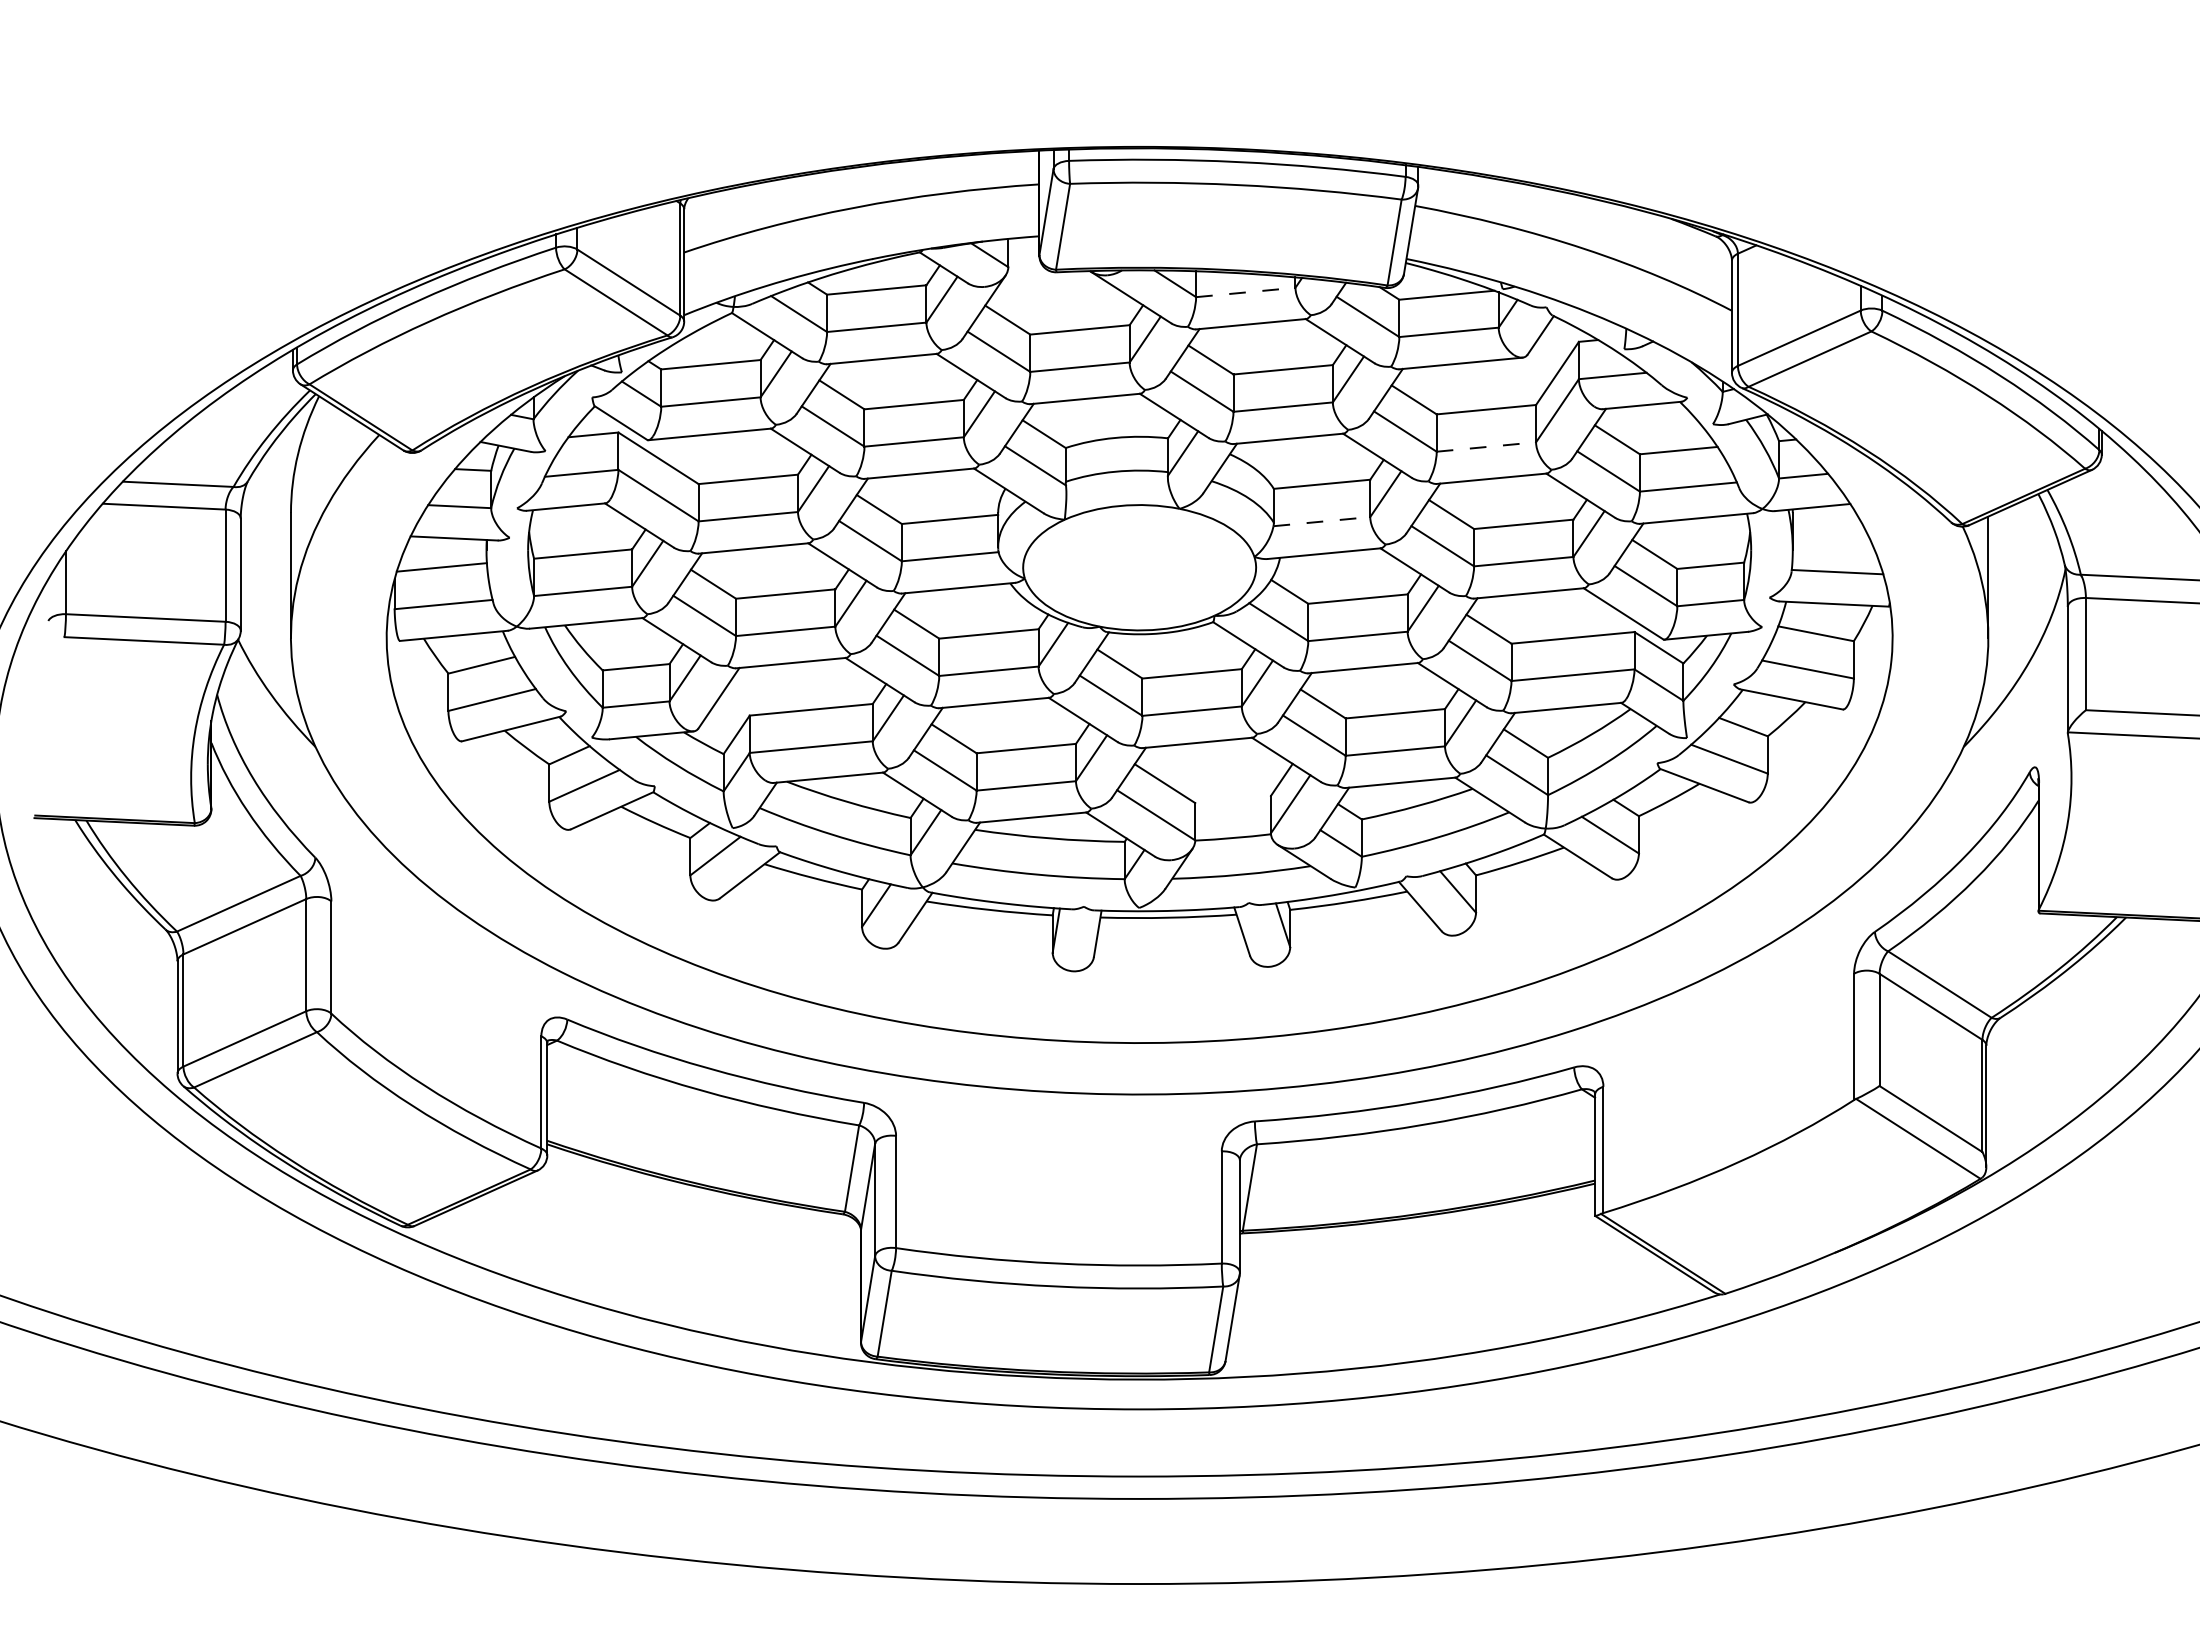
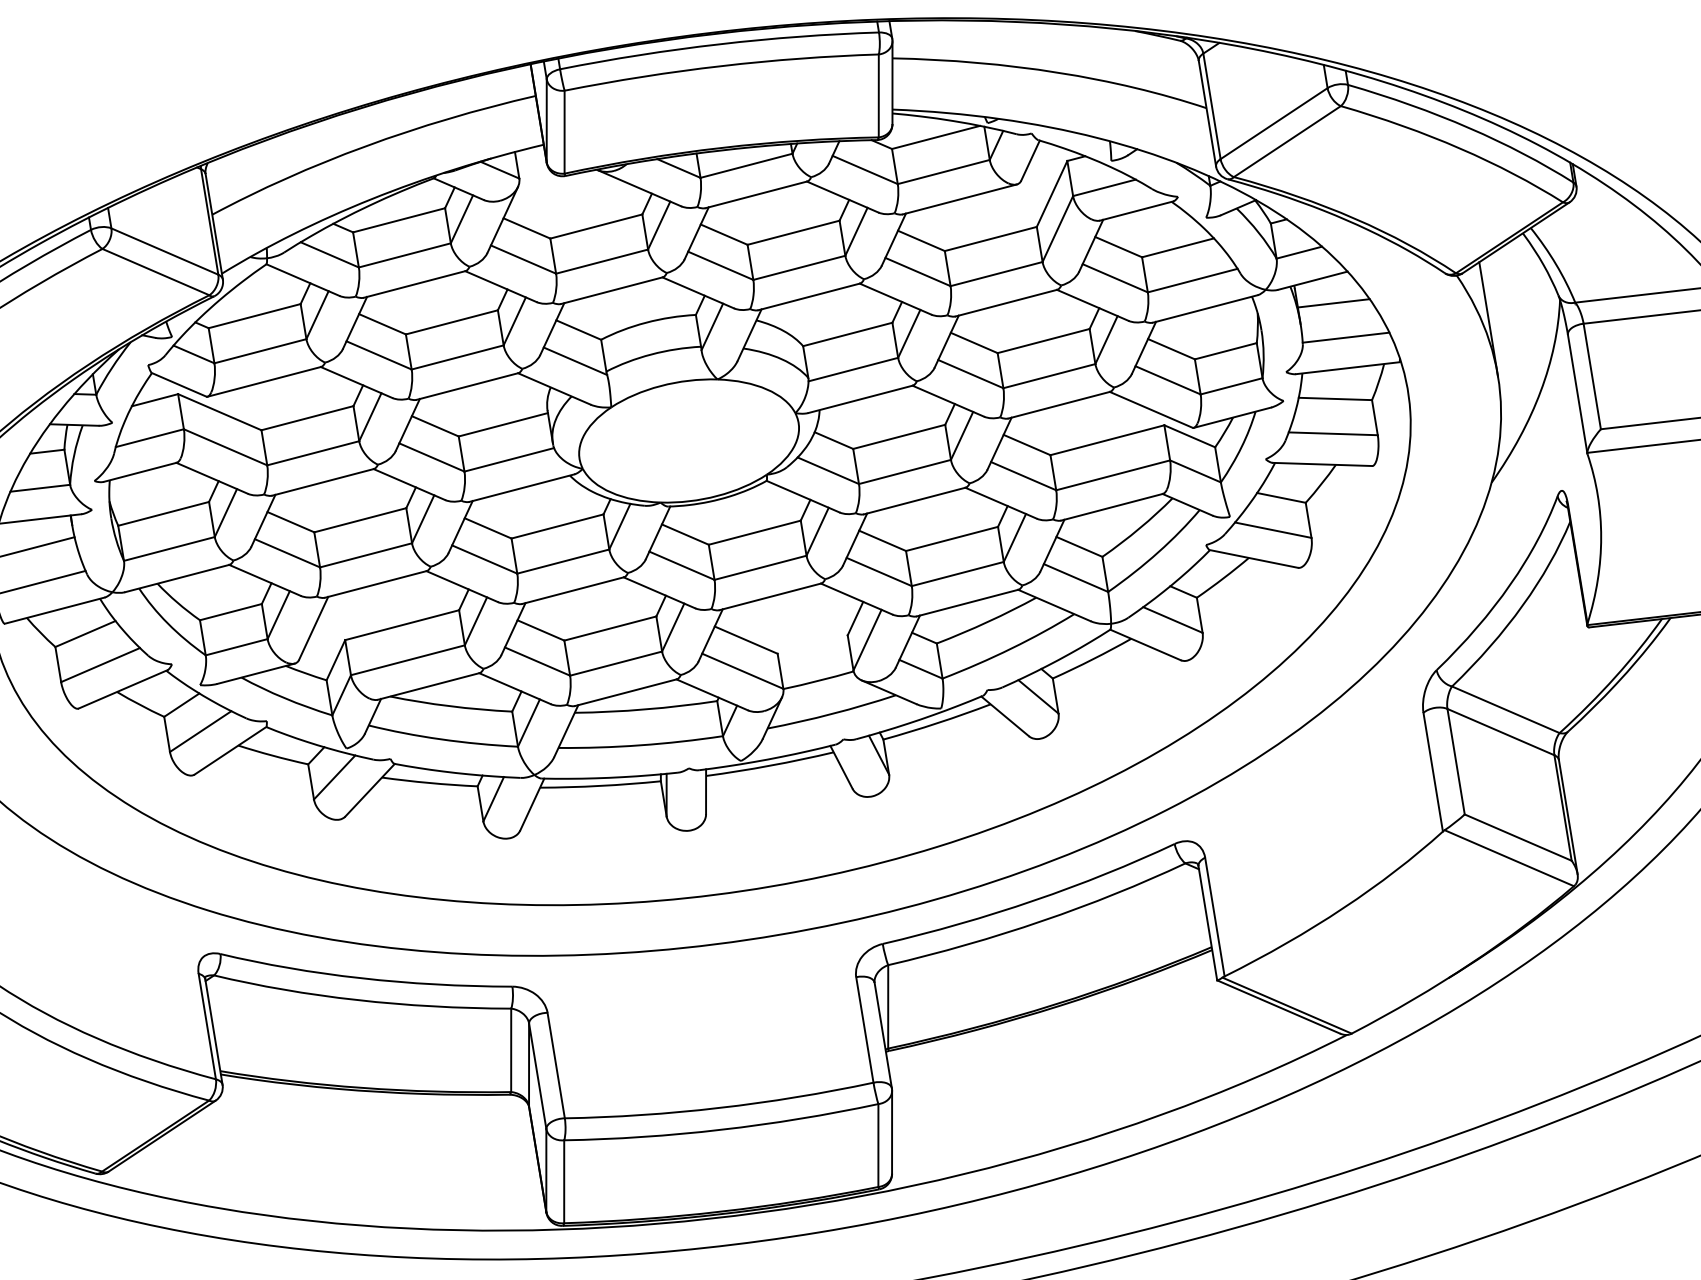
line: (1245, 292) -> (746, 165), dashed -> solid
line: (1486, 447) -> (996, 274), dashed -> solid
line: (1321, 521) -> (852, 369), dashed -> solid
line: (1830, 534) -> (1333, 303), added

